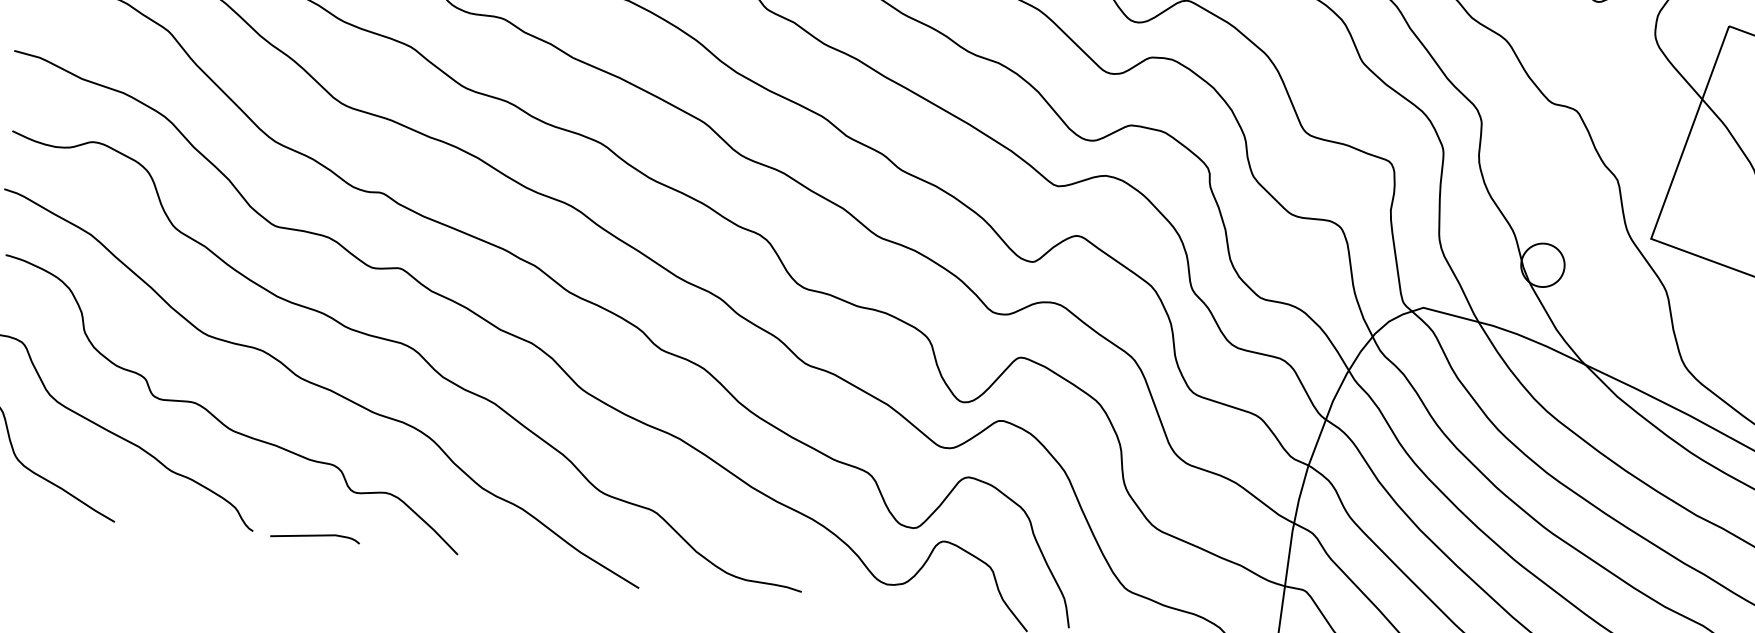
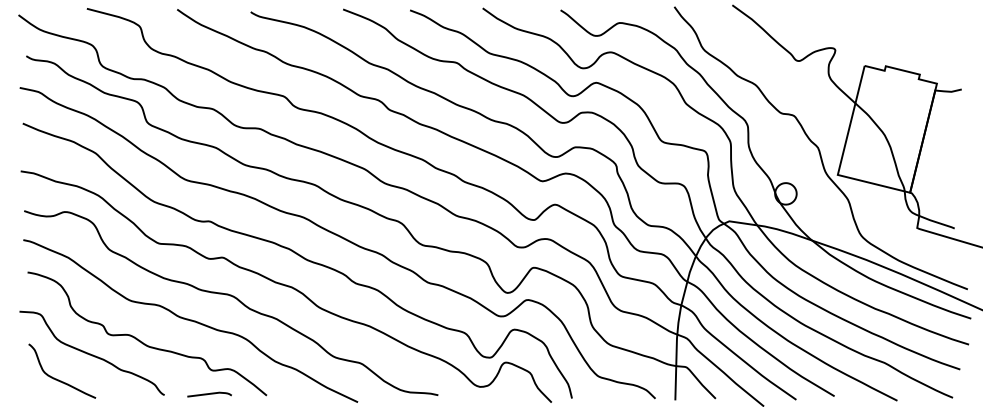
curve: (315, 536) -> (209, 394), moved

